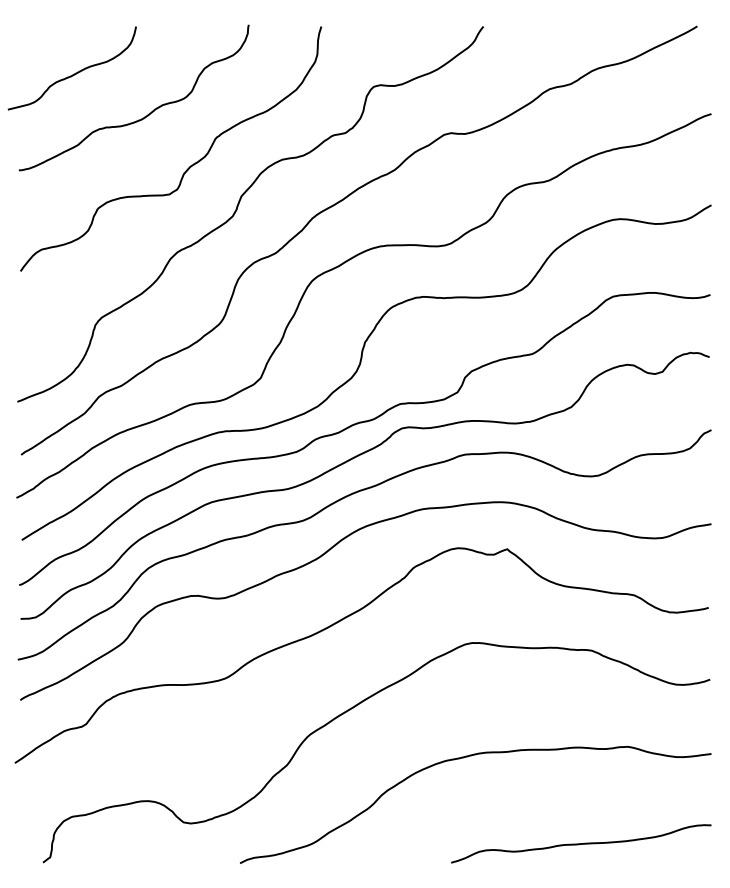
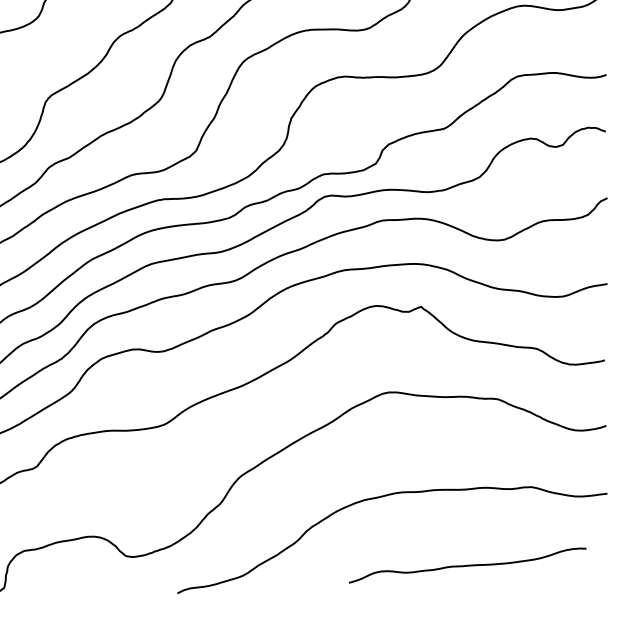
curve: (581, 843) -> (467, 565), moved

